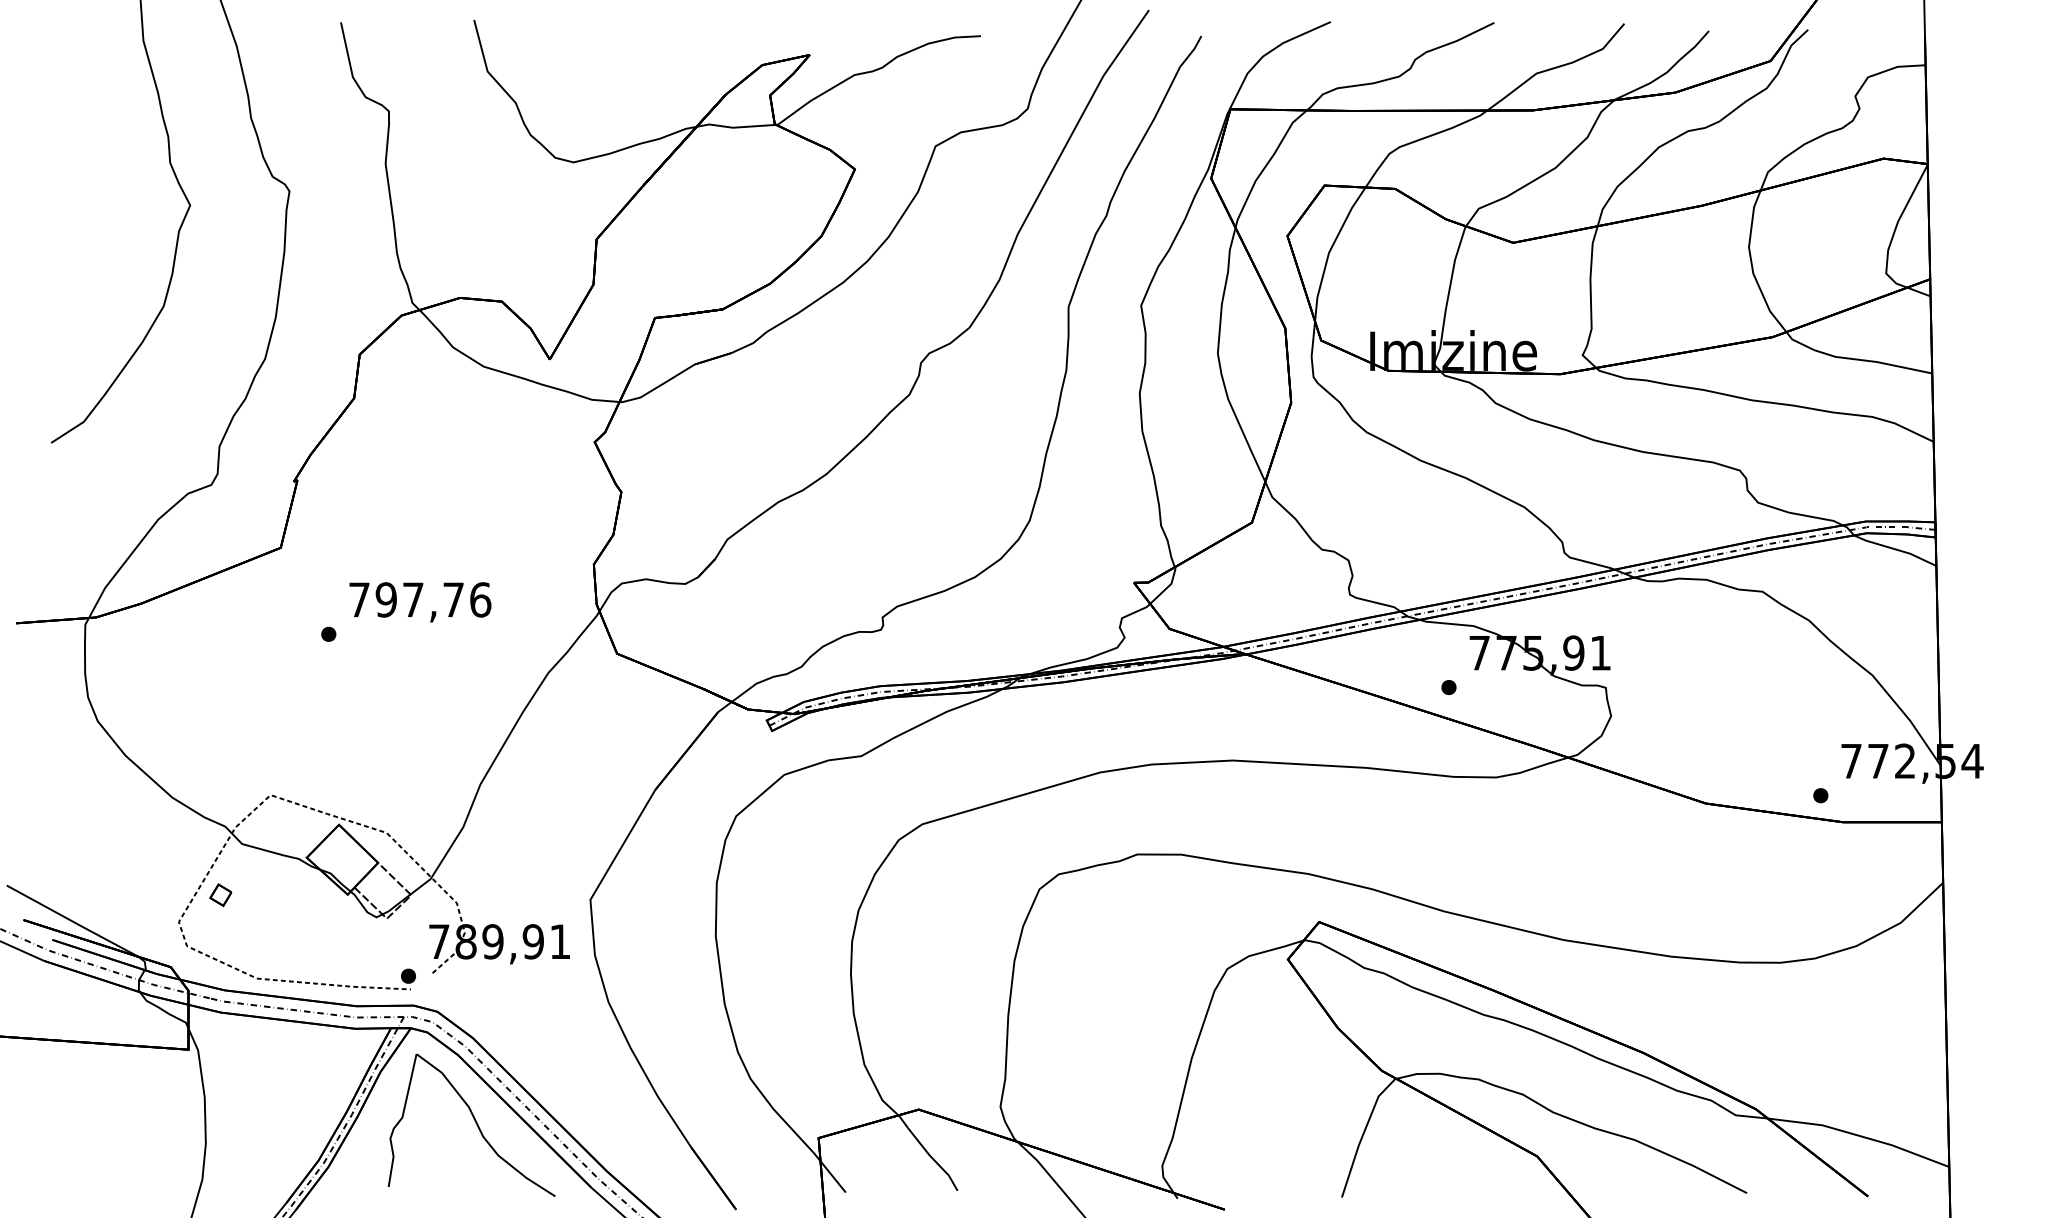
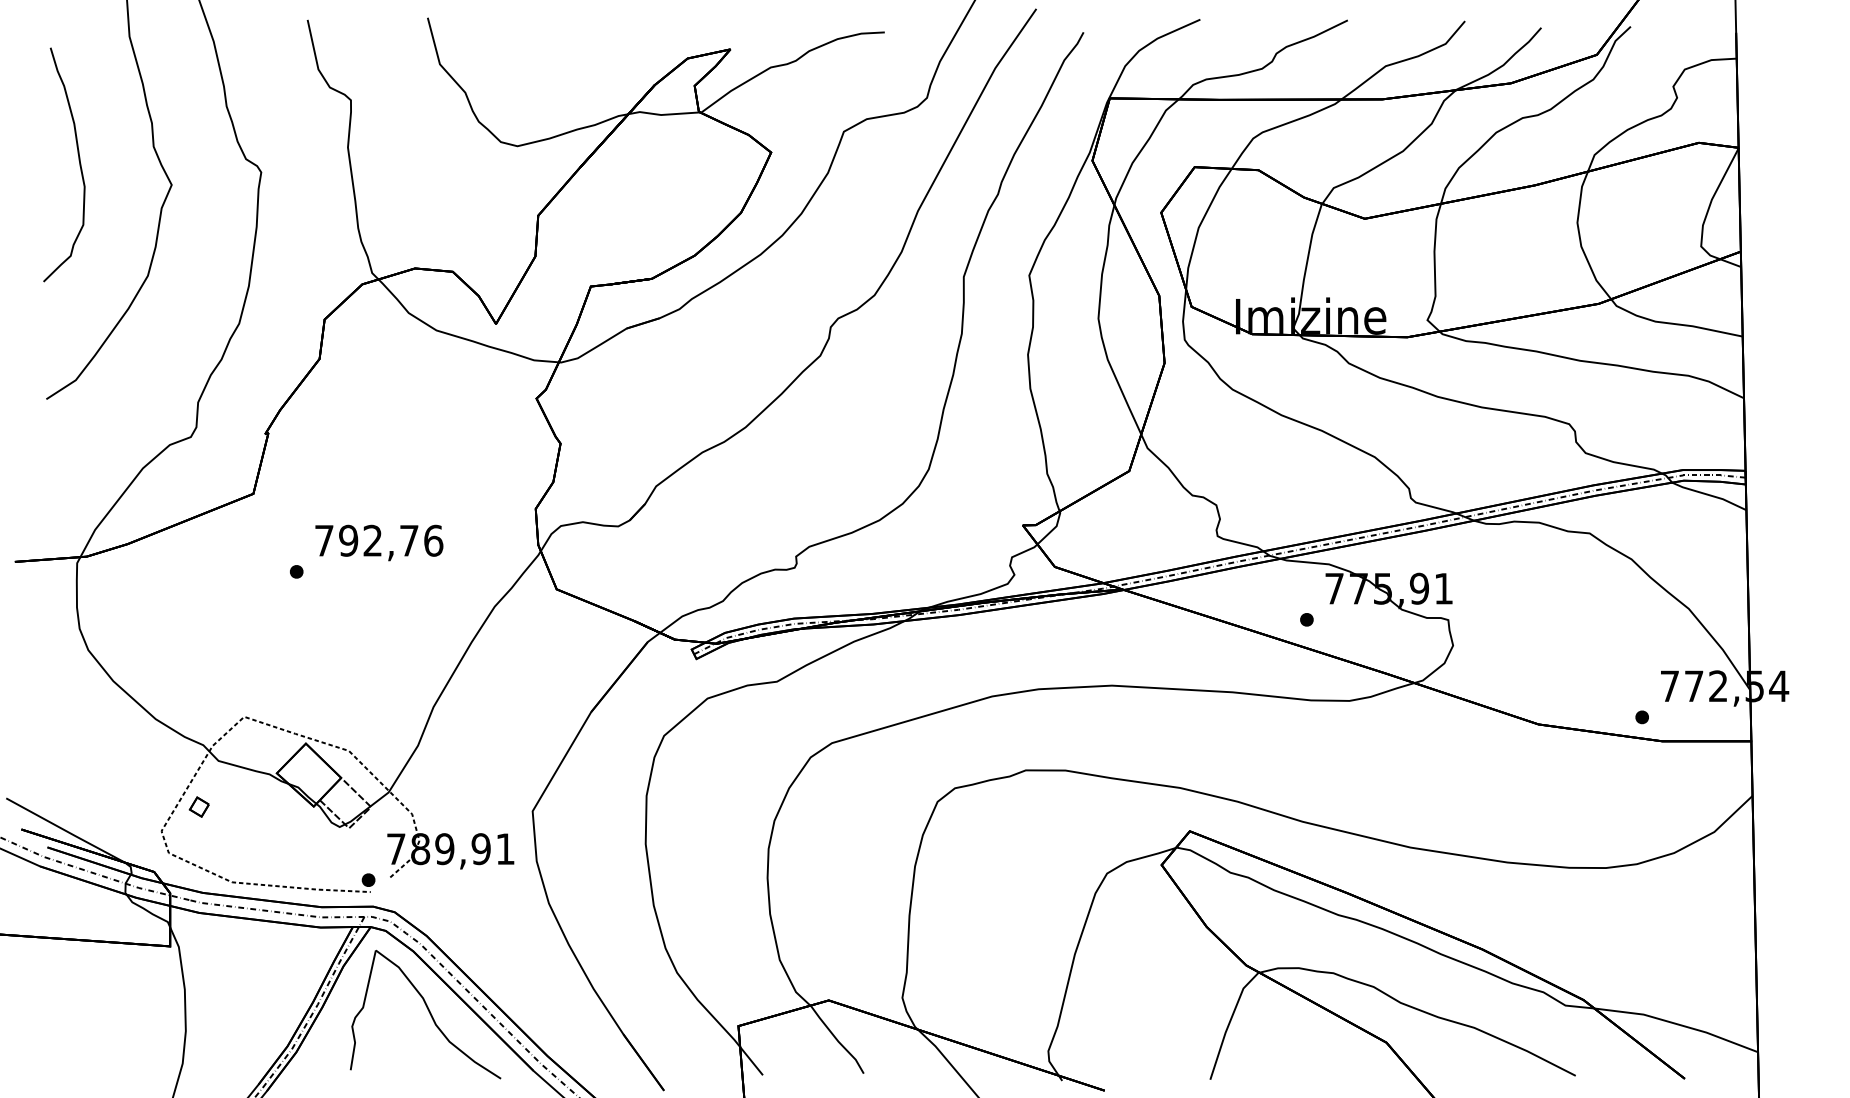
curve: (87, 181) -> (79, 163), added
text: (413, 599) -> (373, 540), 797,76 -> 792,76

